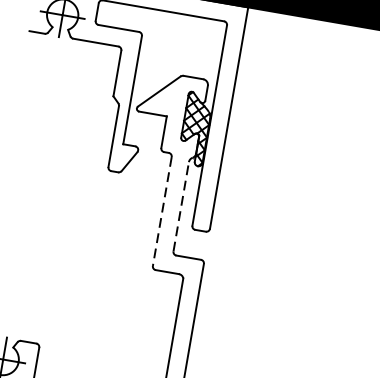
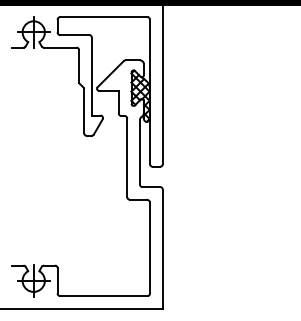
line: (180, 205) -> (139, 151), dashed -> solid
line: (162, 212) -> (127, 158), dashed -> solid

